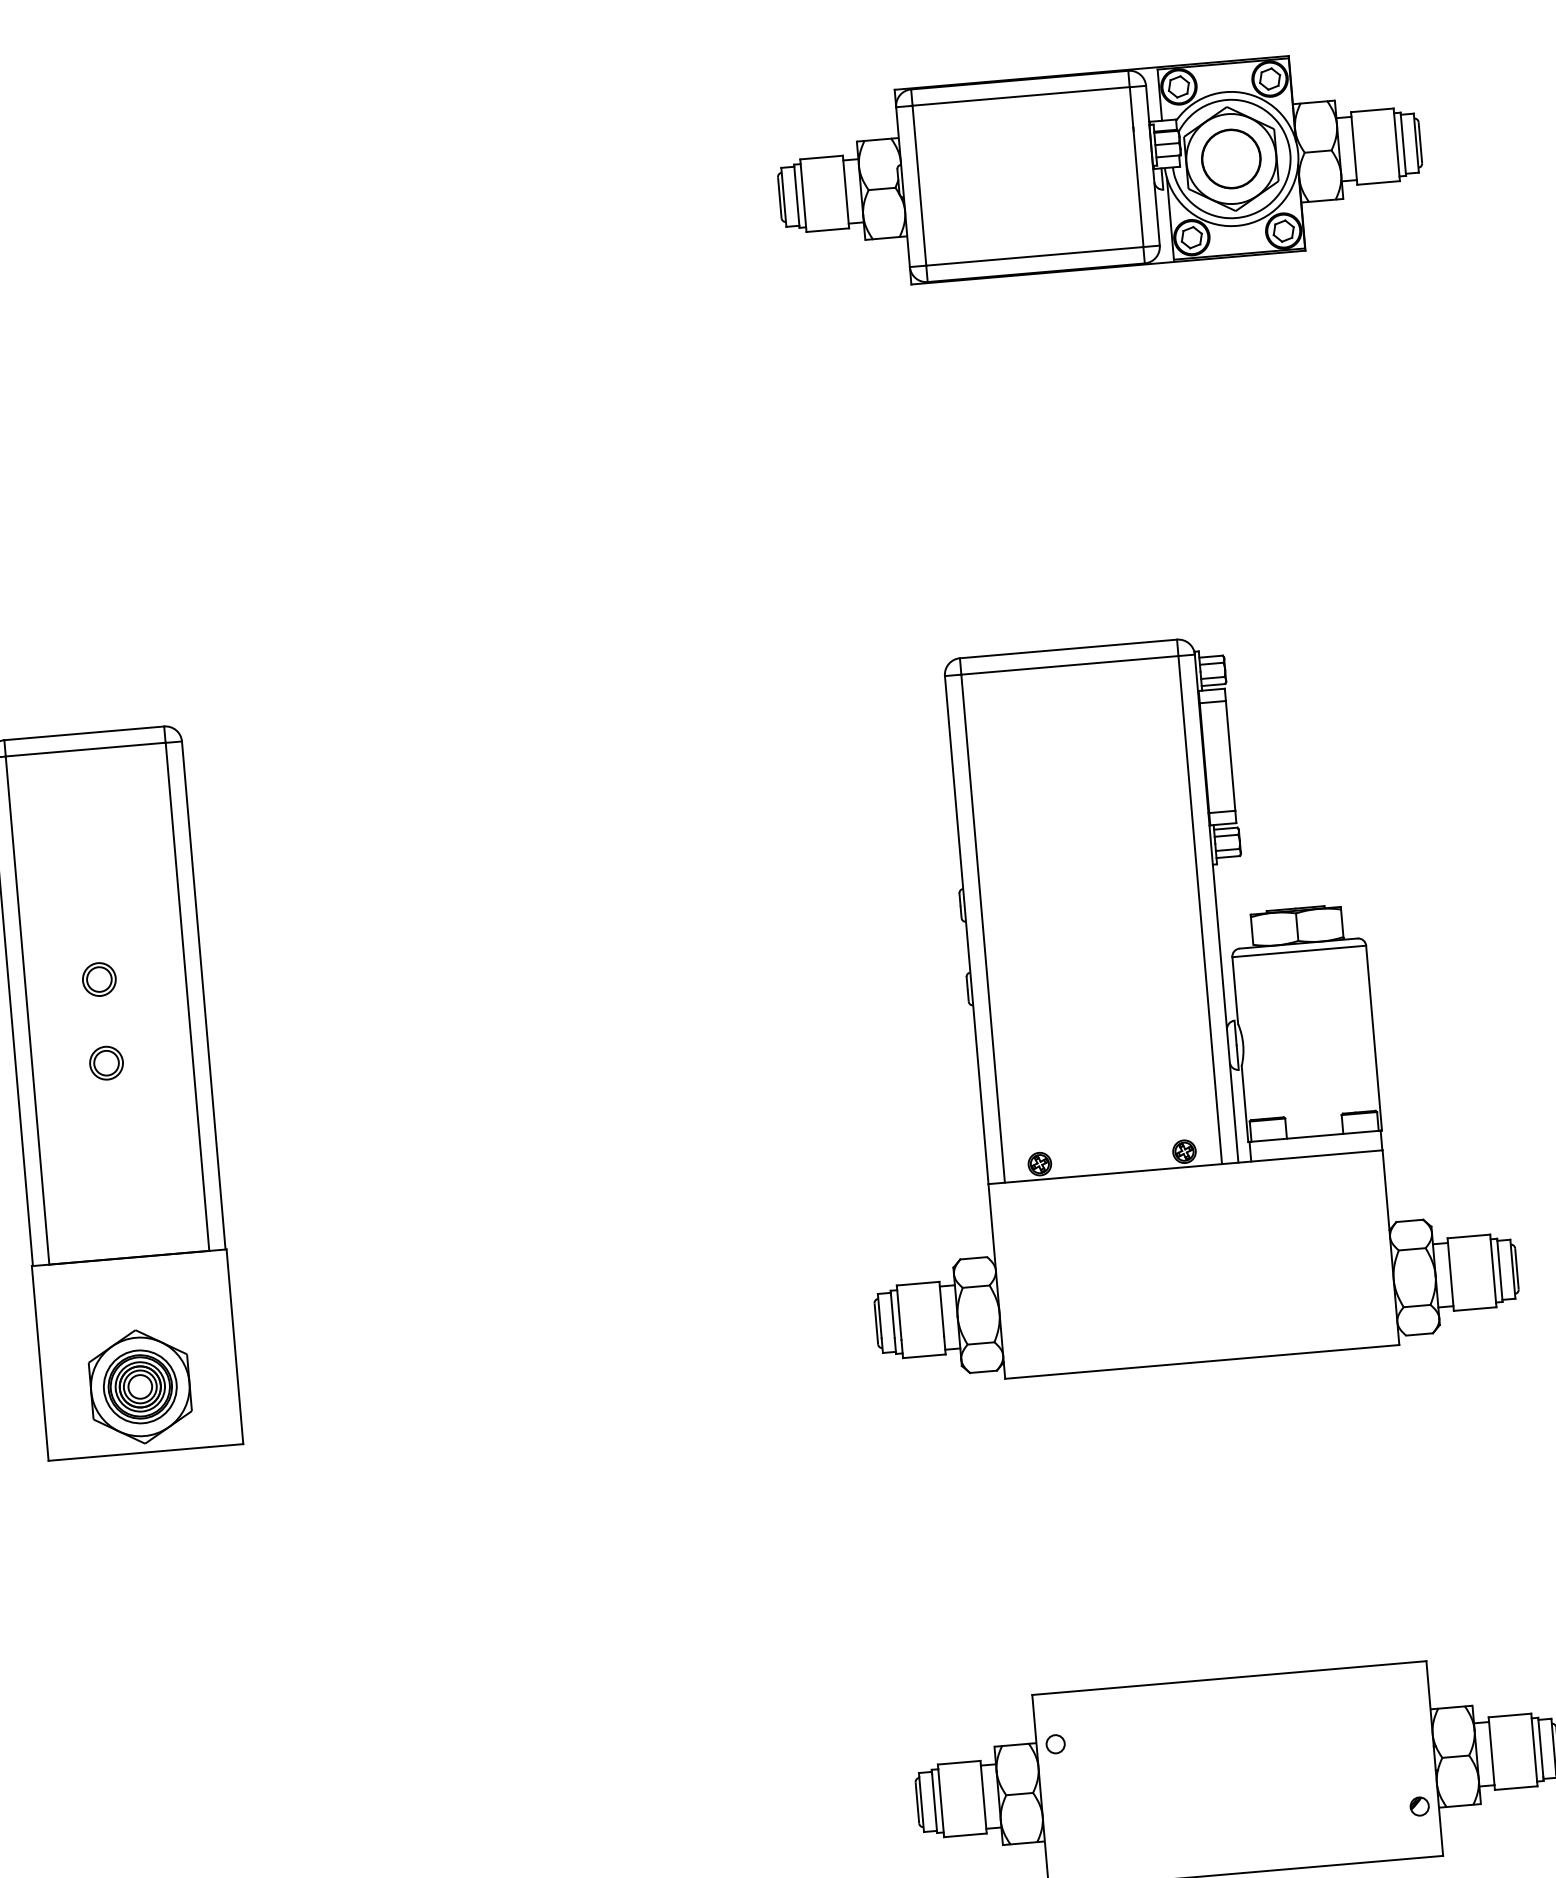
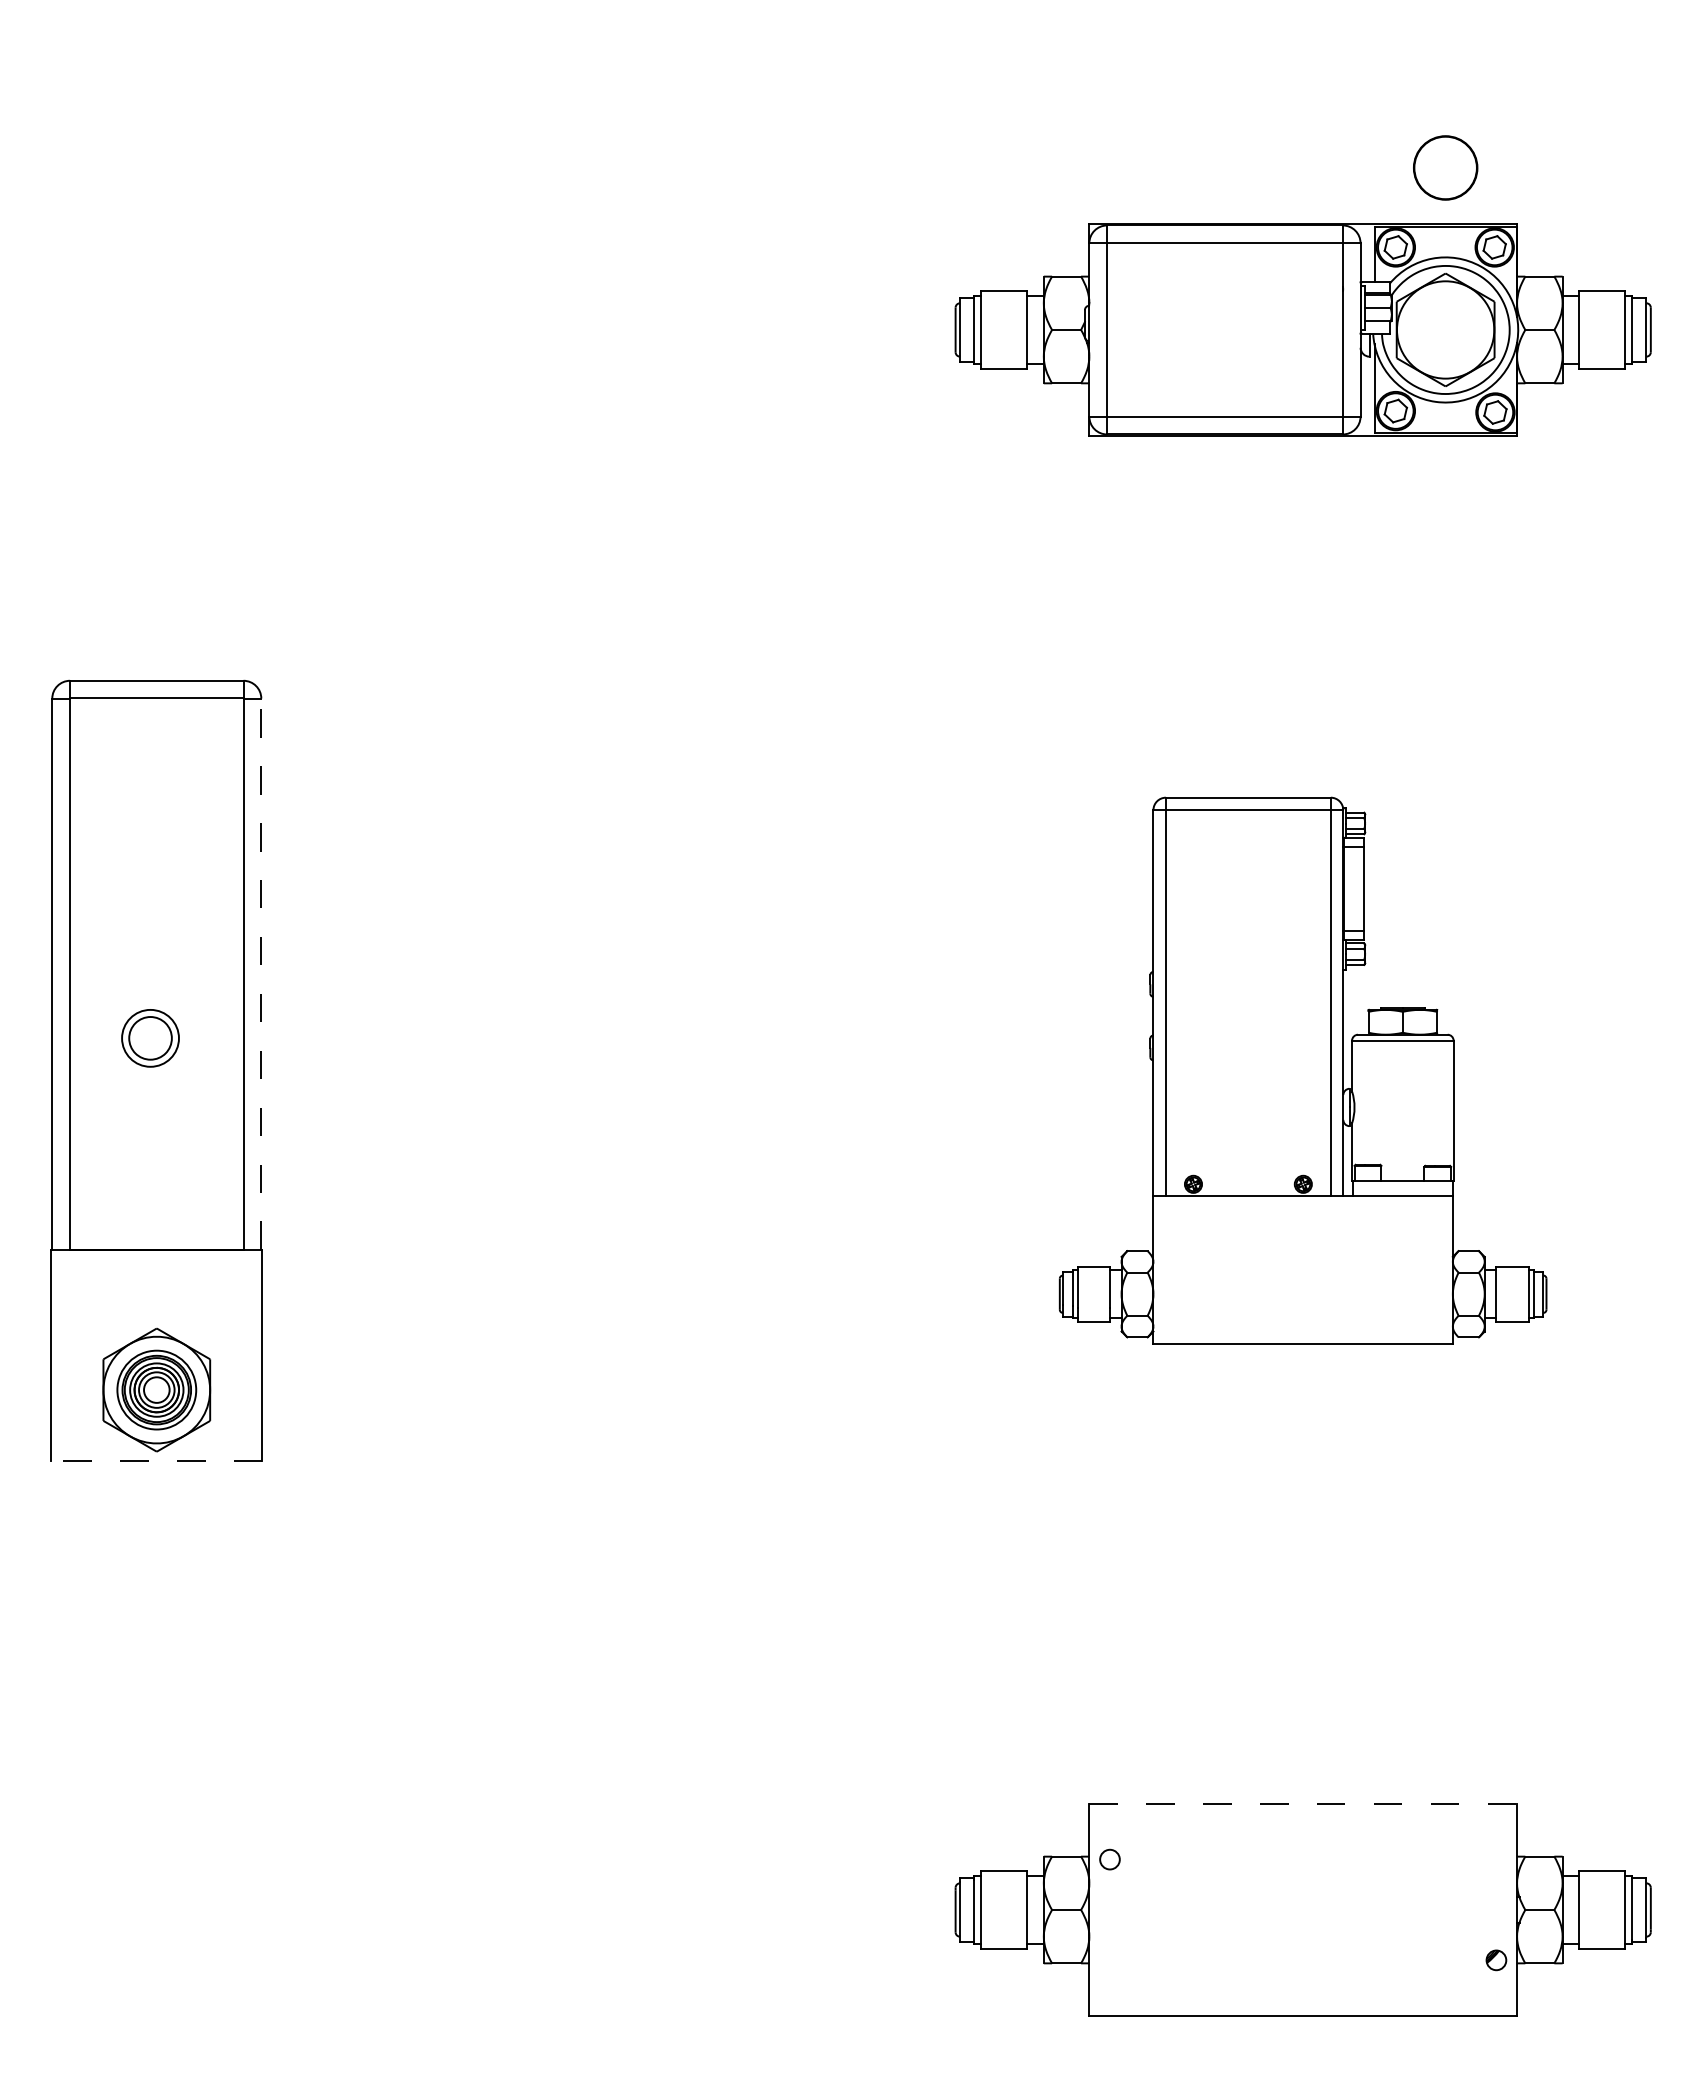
part: (1099, 169) -> (1302, 329), moved
part: (98, 979) -> (149, 947), removed
line: (203, 995) -> (261, 974), solid -> dashed
part: (1170, 1001) -> (1302, 1070), size x0.7
part: (105, 1062) -> (149, 1037), size x1.6
line: (145, 1452) -> (156, 1461), solid -> dashed
line: (1229, 1678) -> (1303, 1804), solid -> dashed

